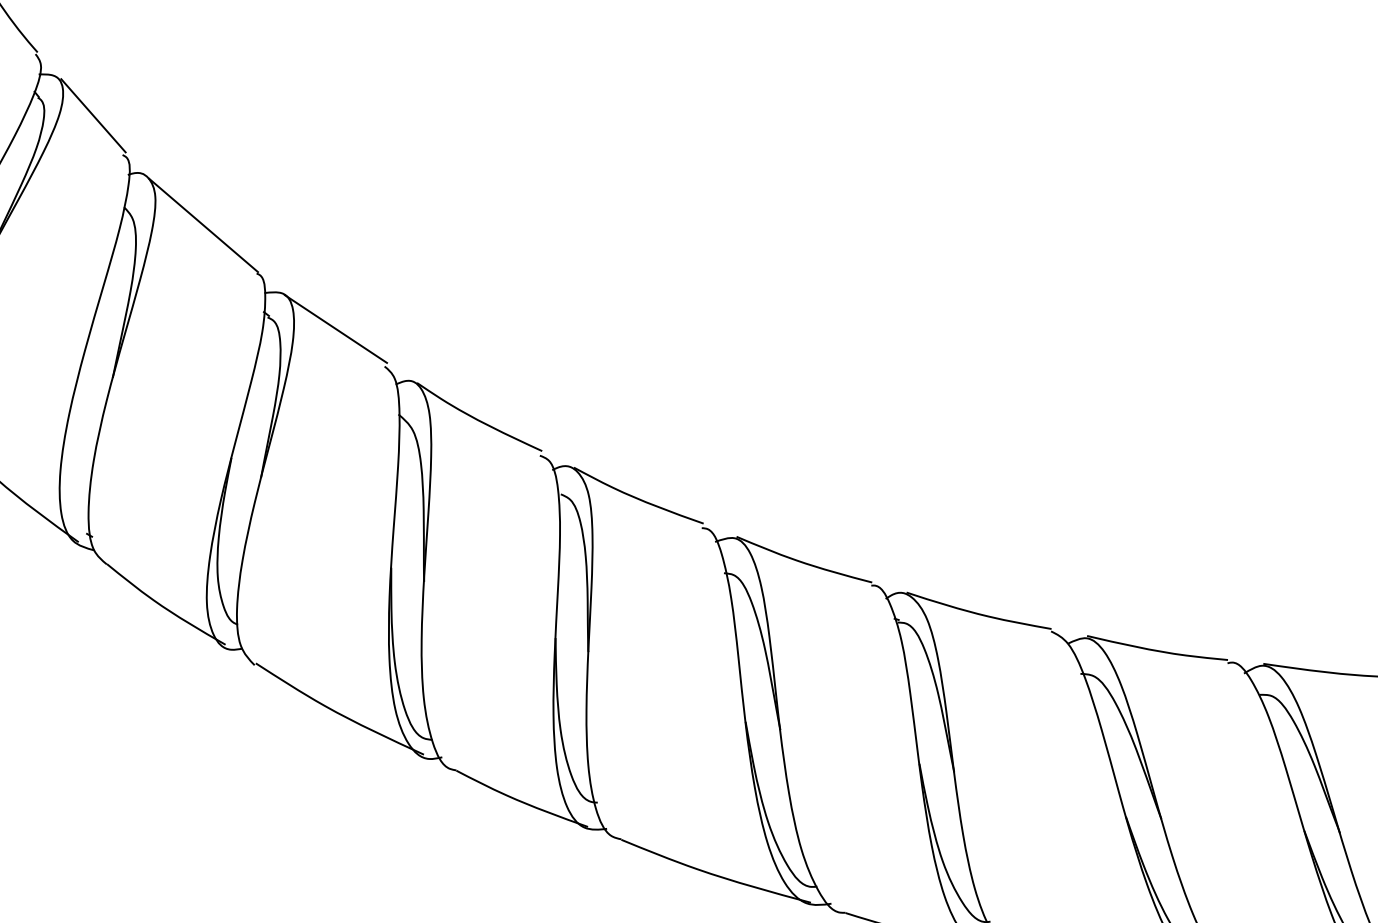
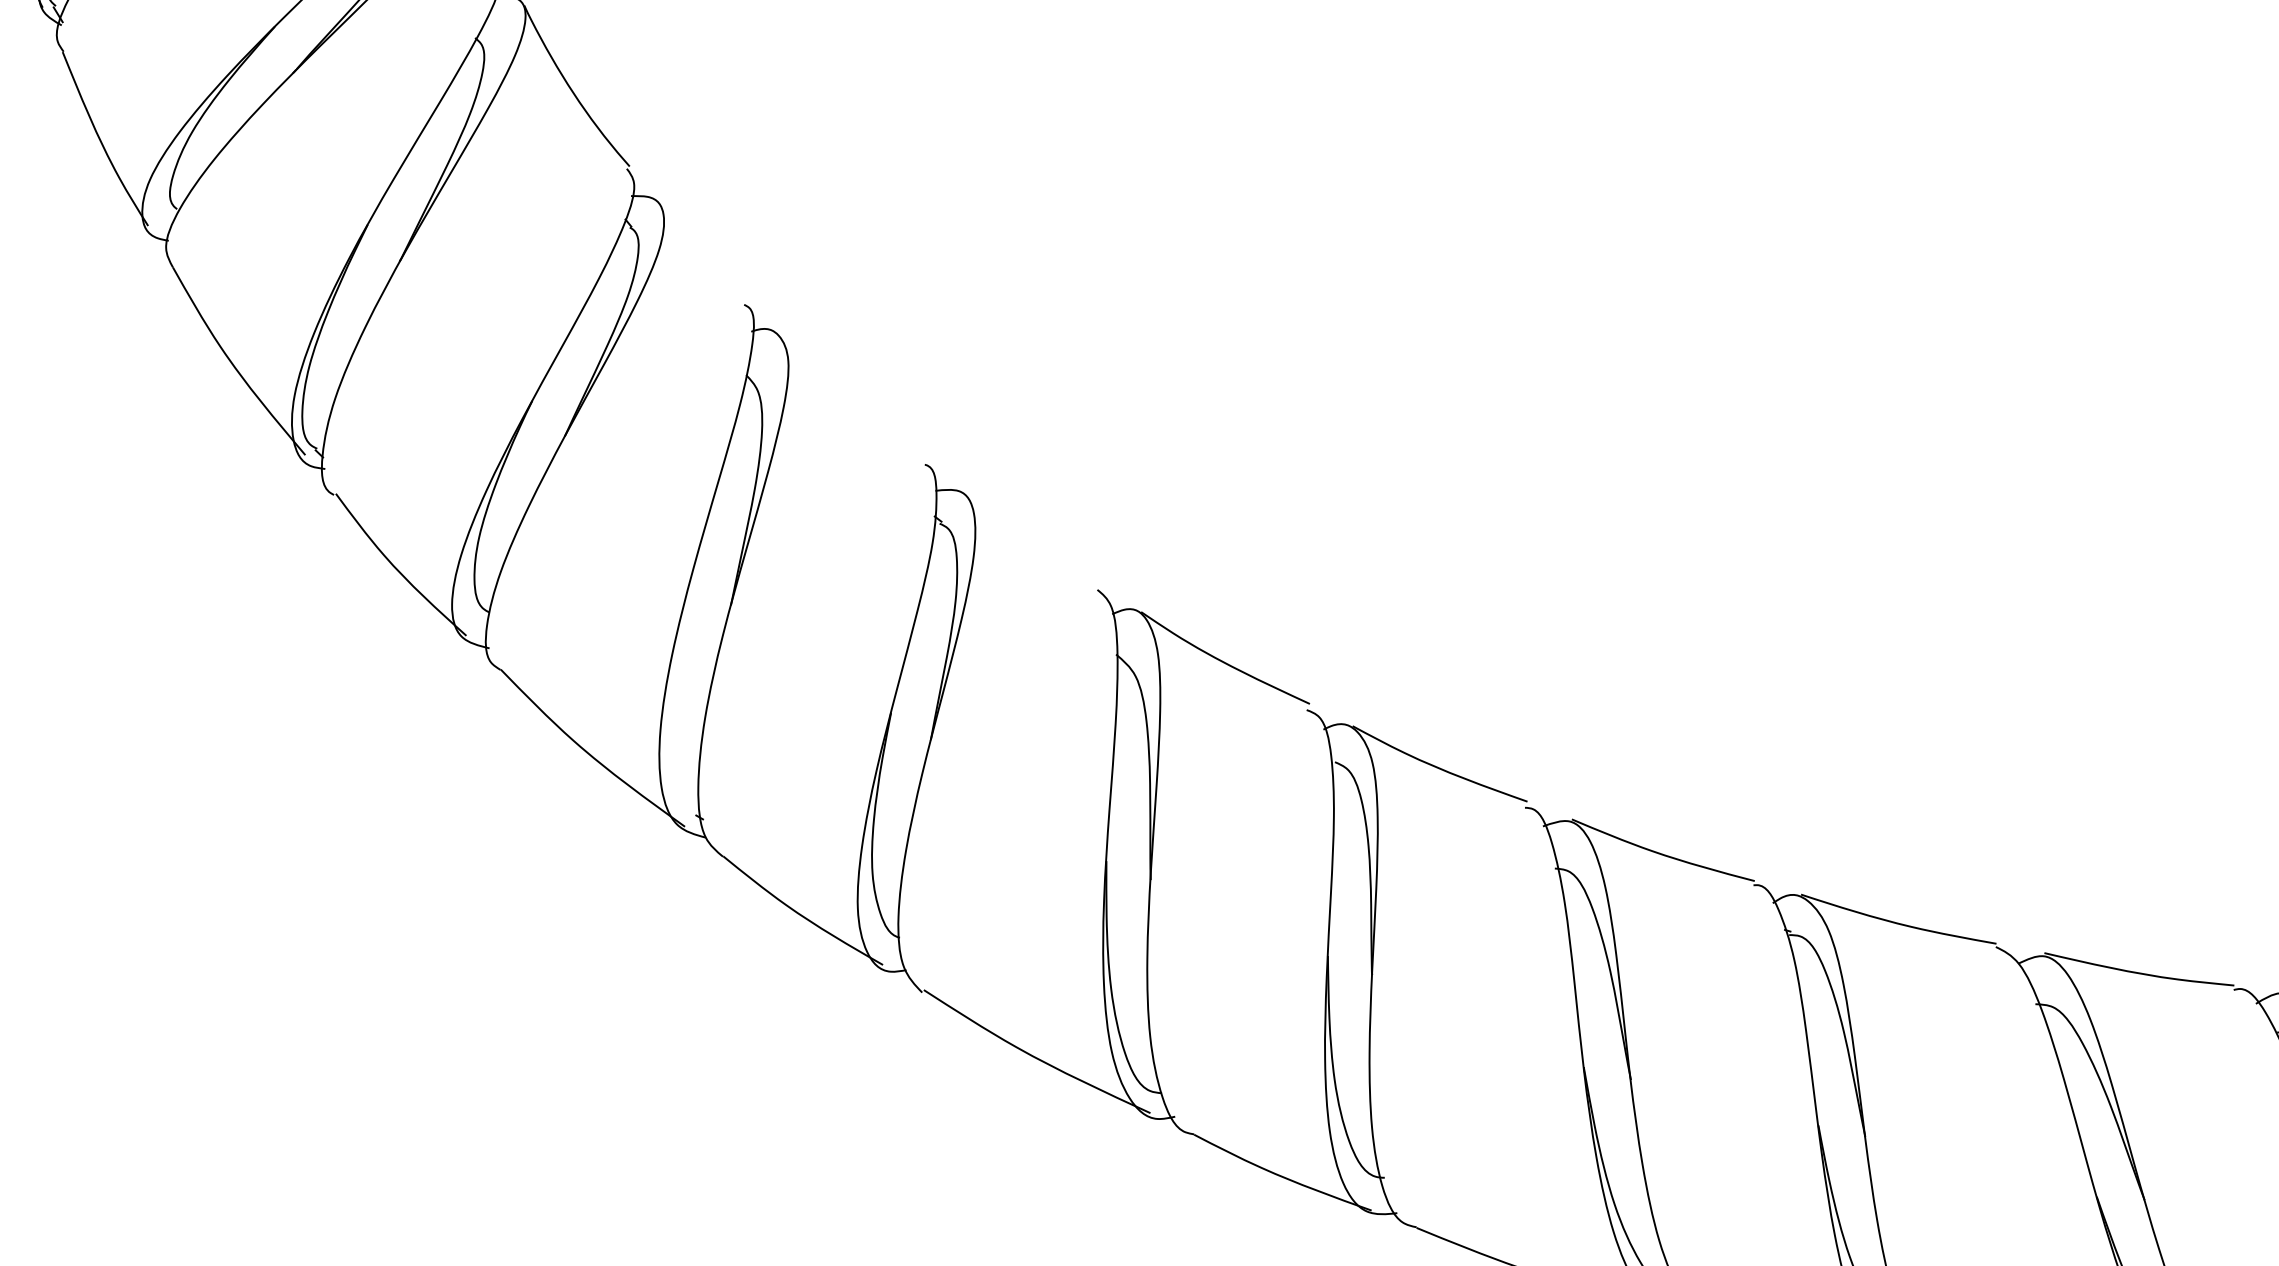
line: (93, 115) -> (704, 251), removed
line: (203, 225) -> (853, 399), removed
line: (335, 329) -> (1031, 539), removed

